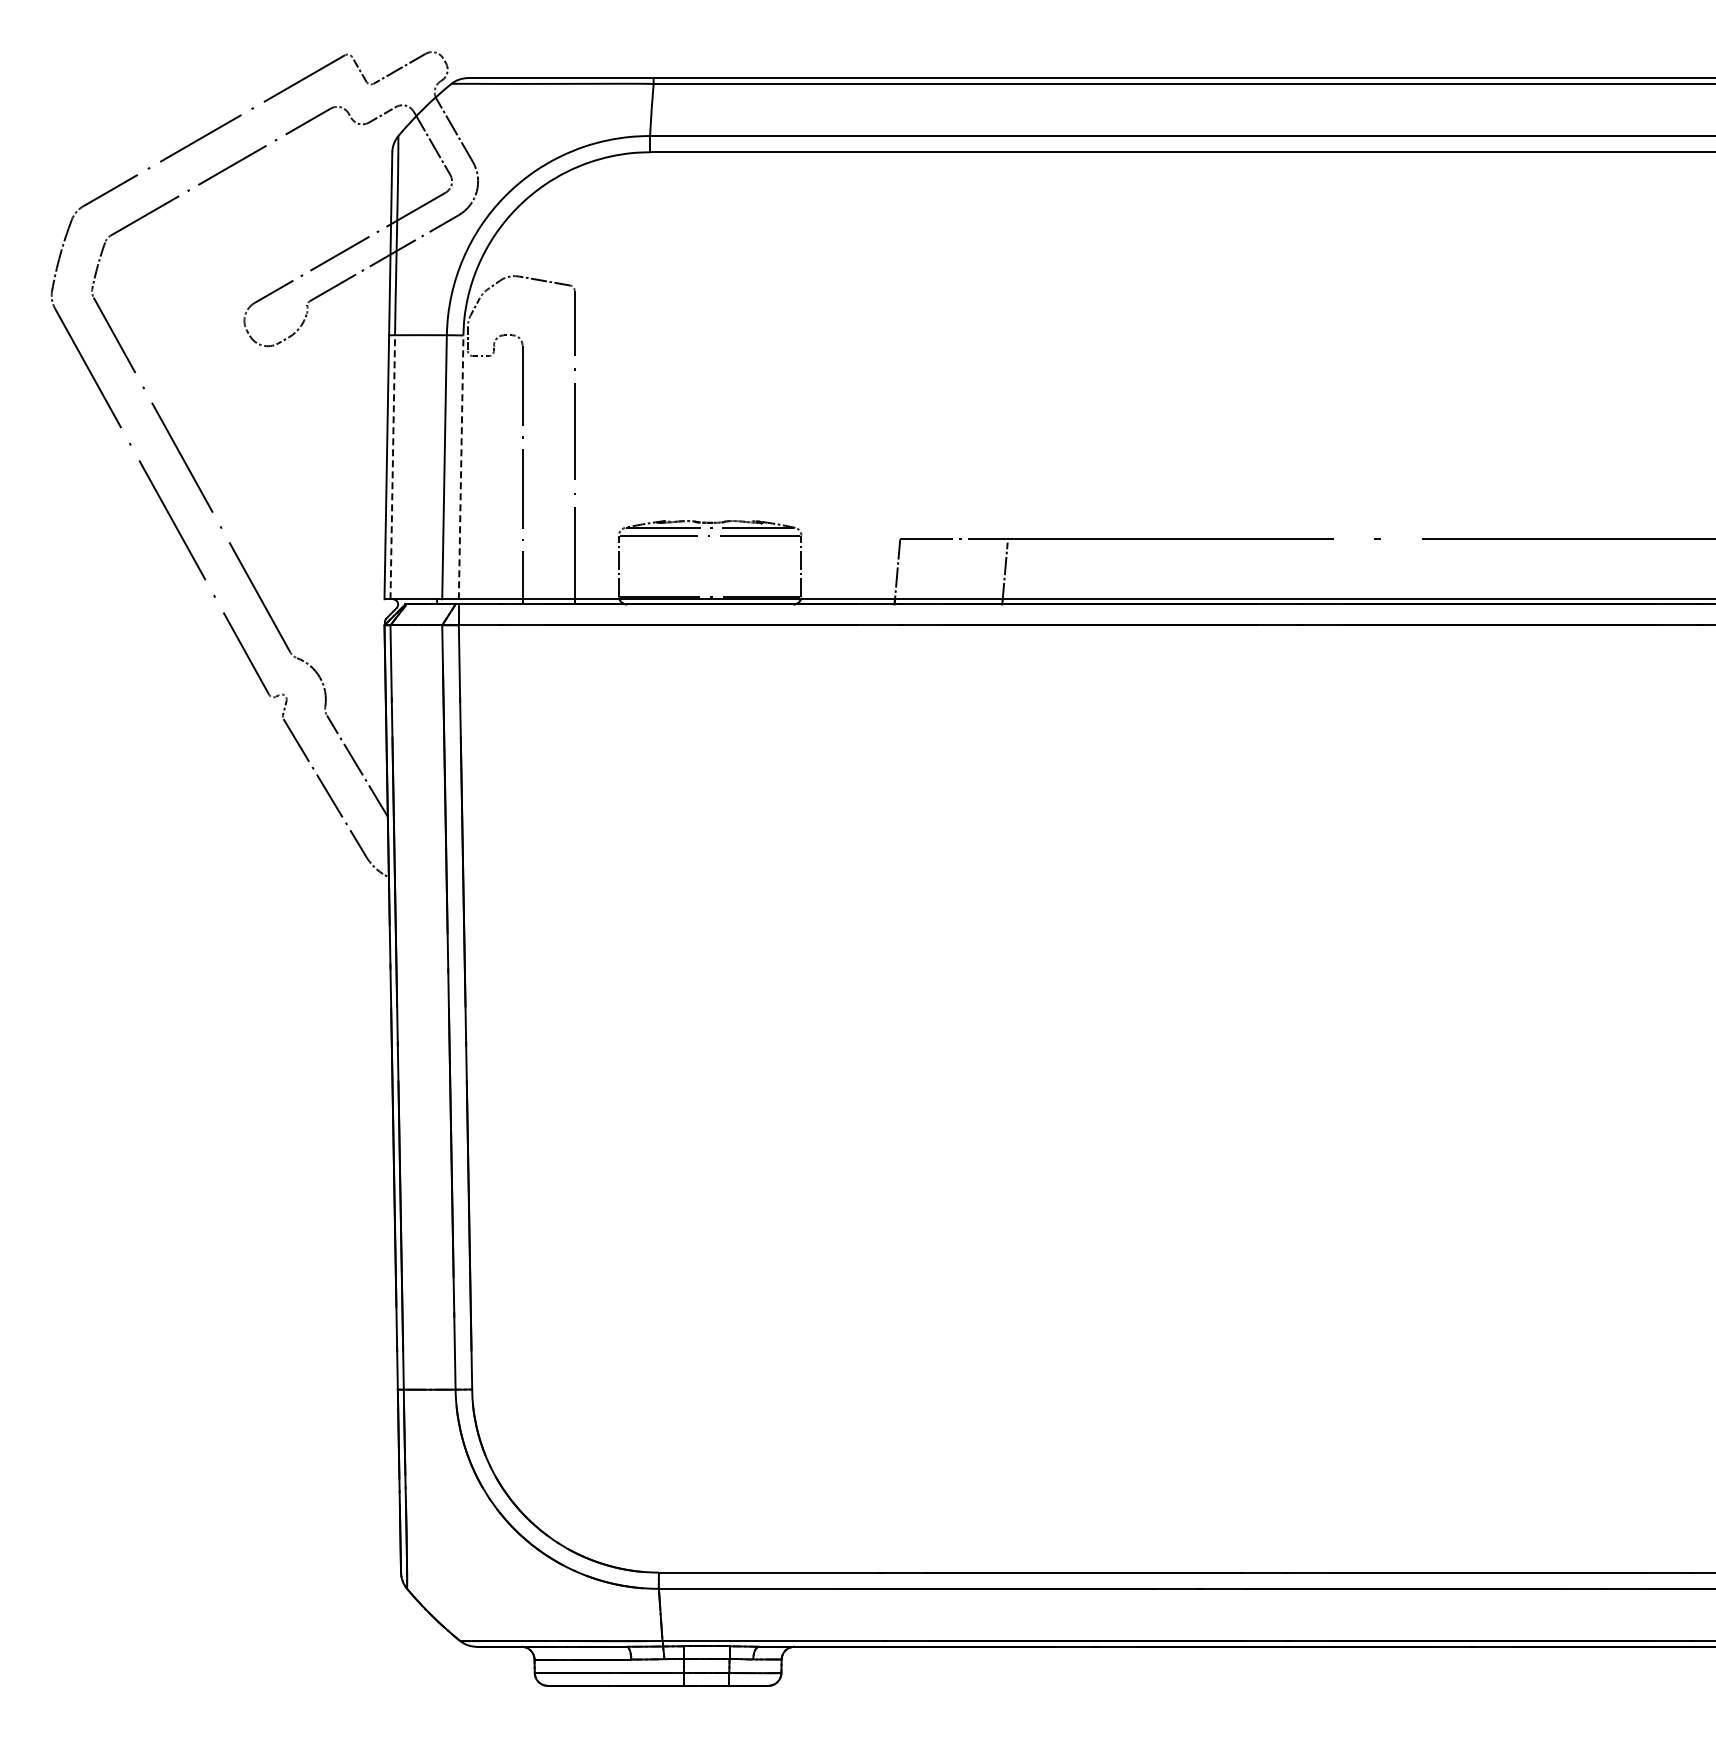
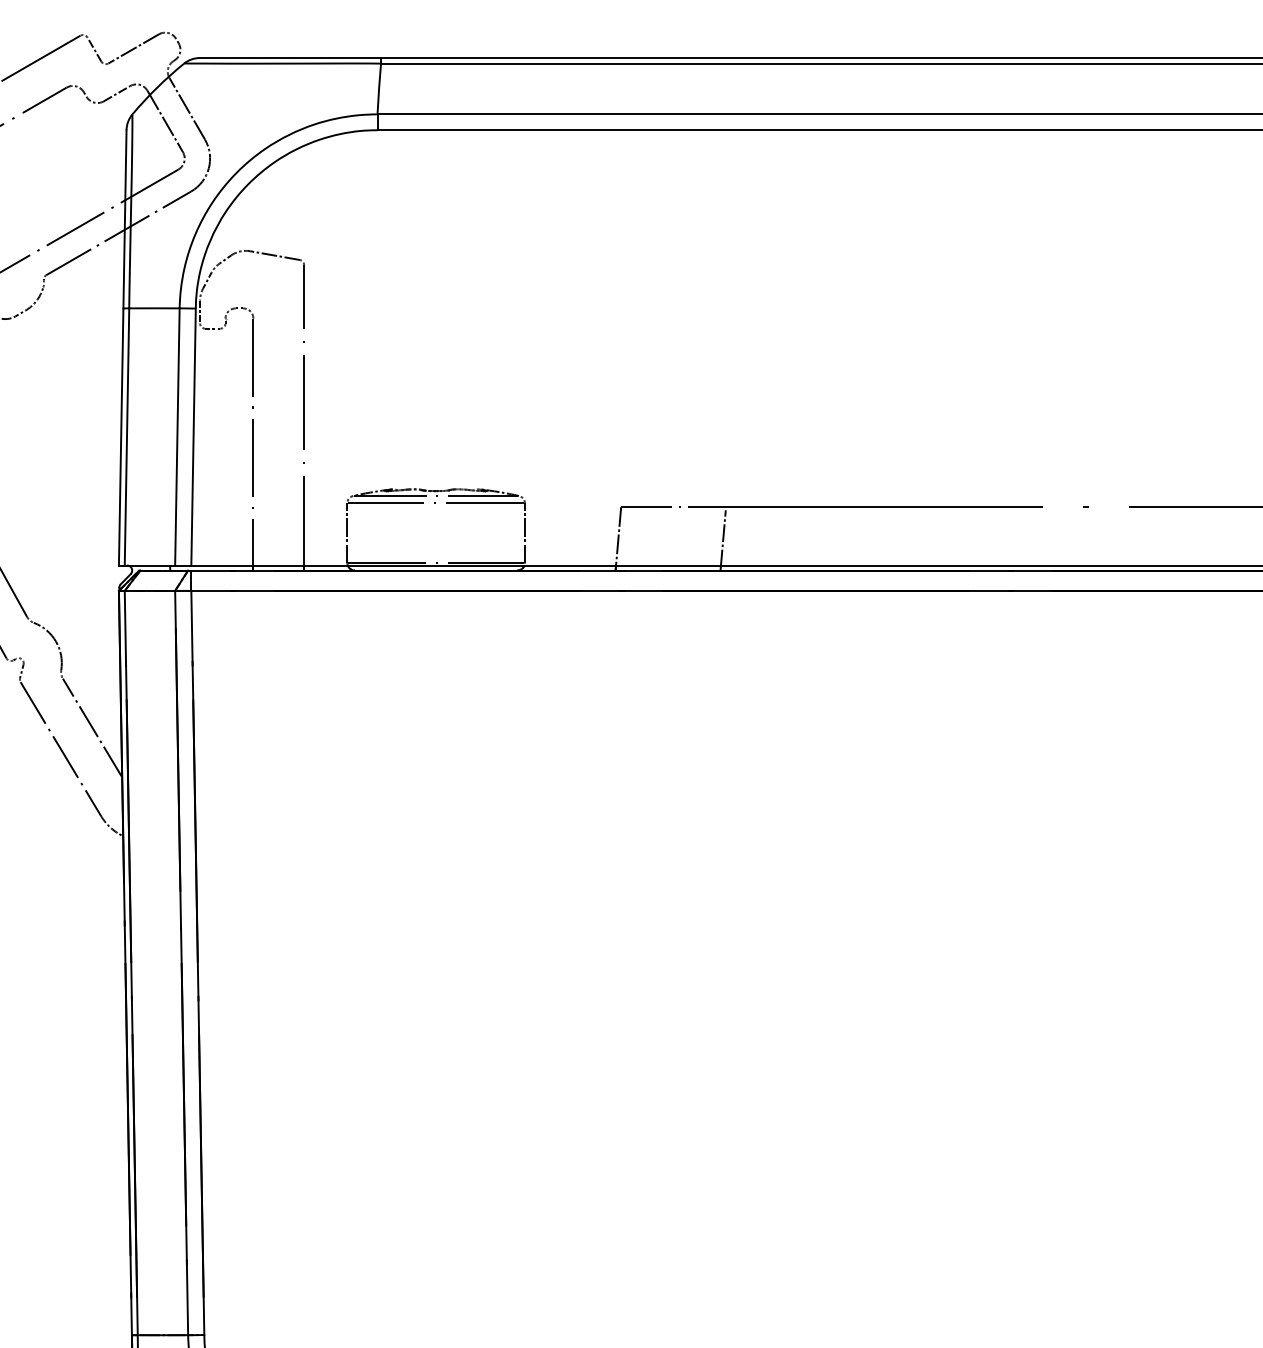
line: (392, 466) -> (126, 436), dashed -> solid
line: (461, 467) -> (193, 437), dashed -> solid

